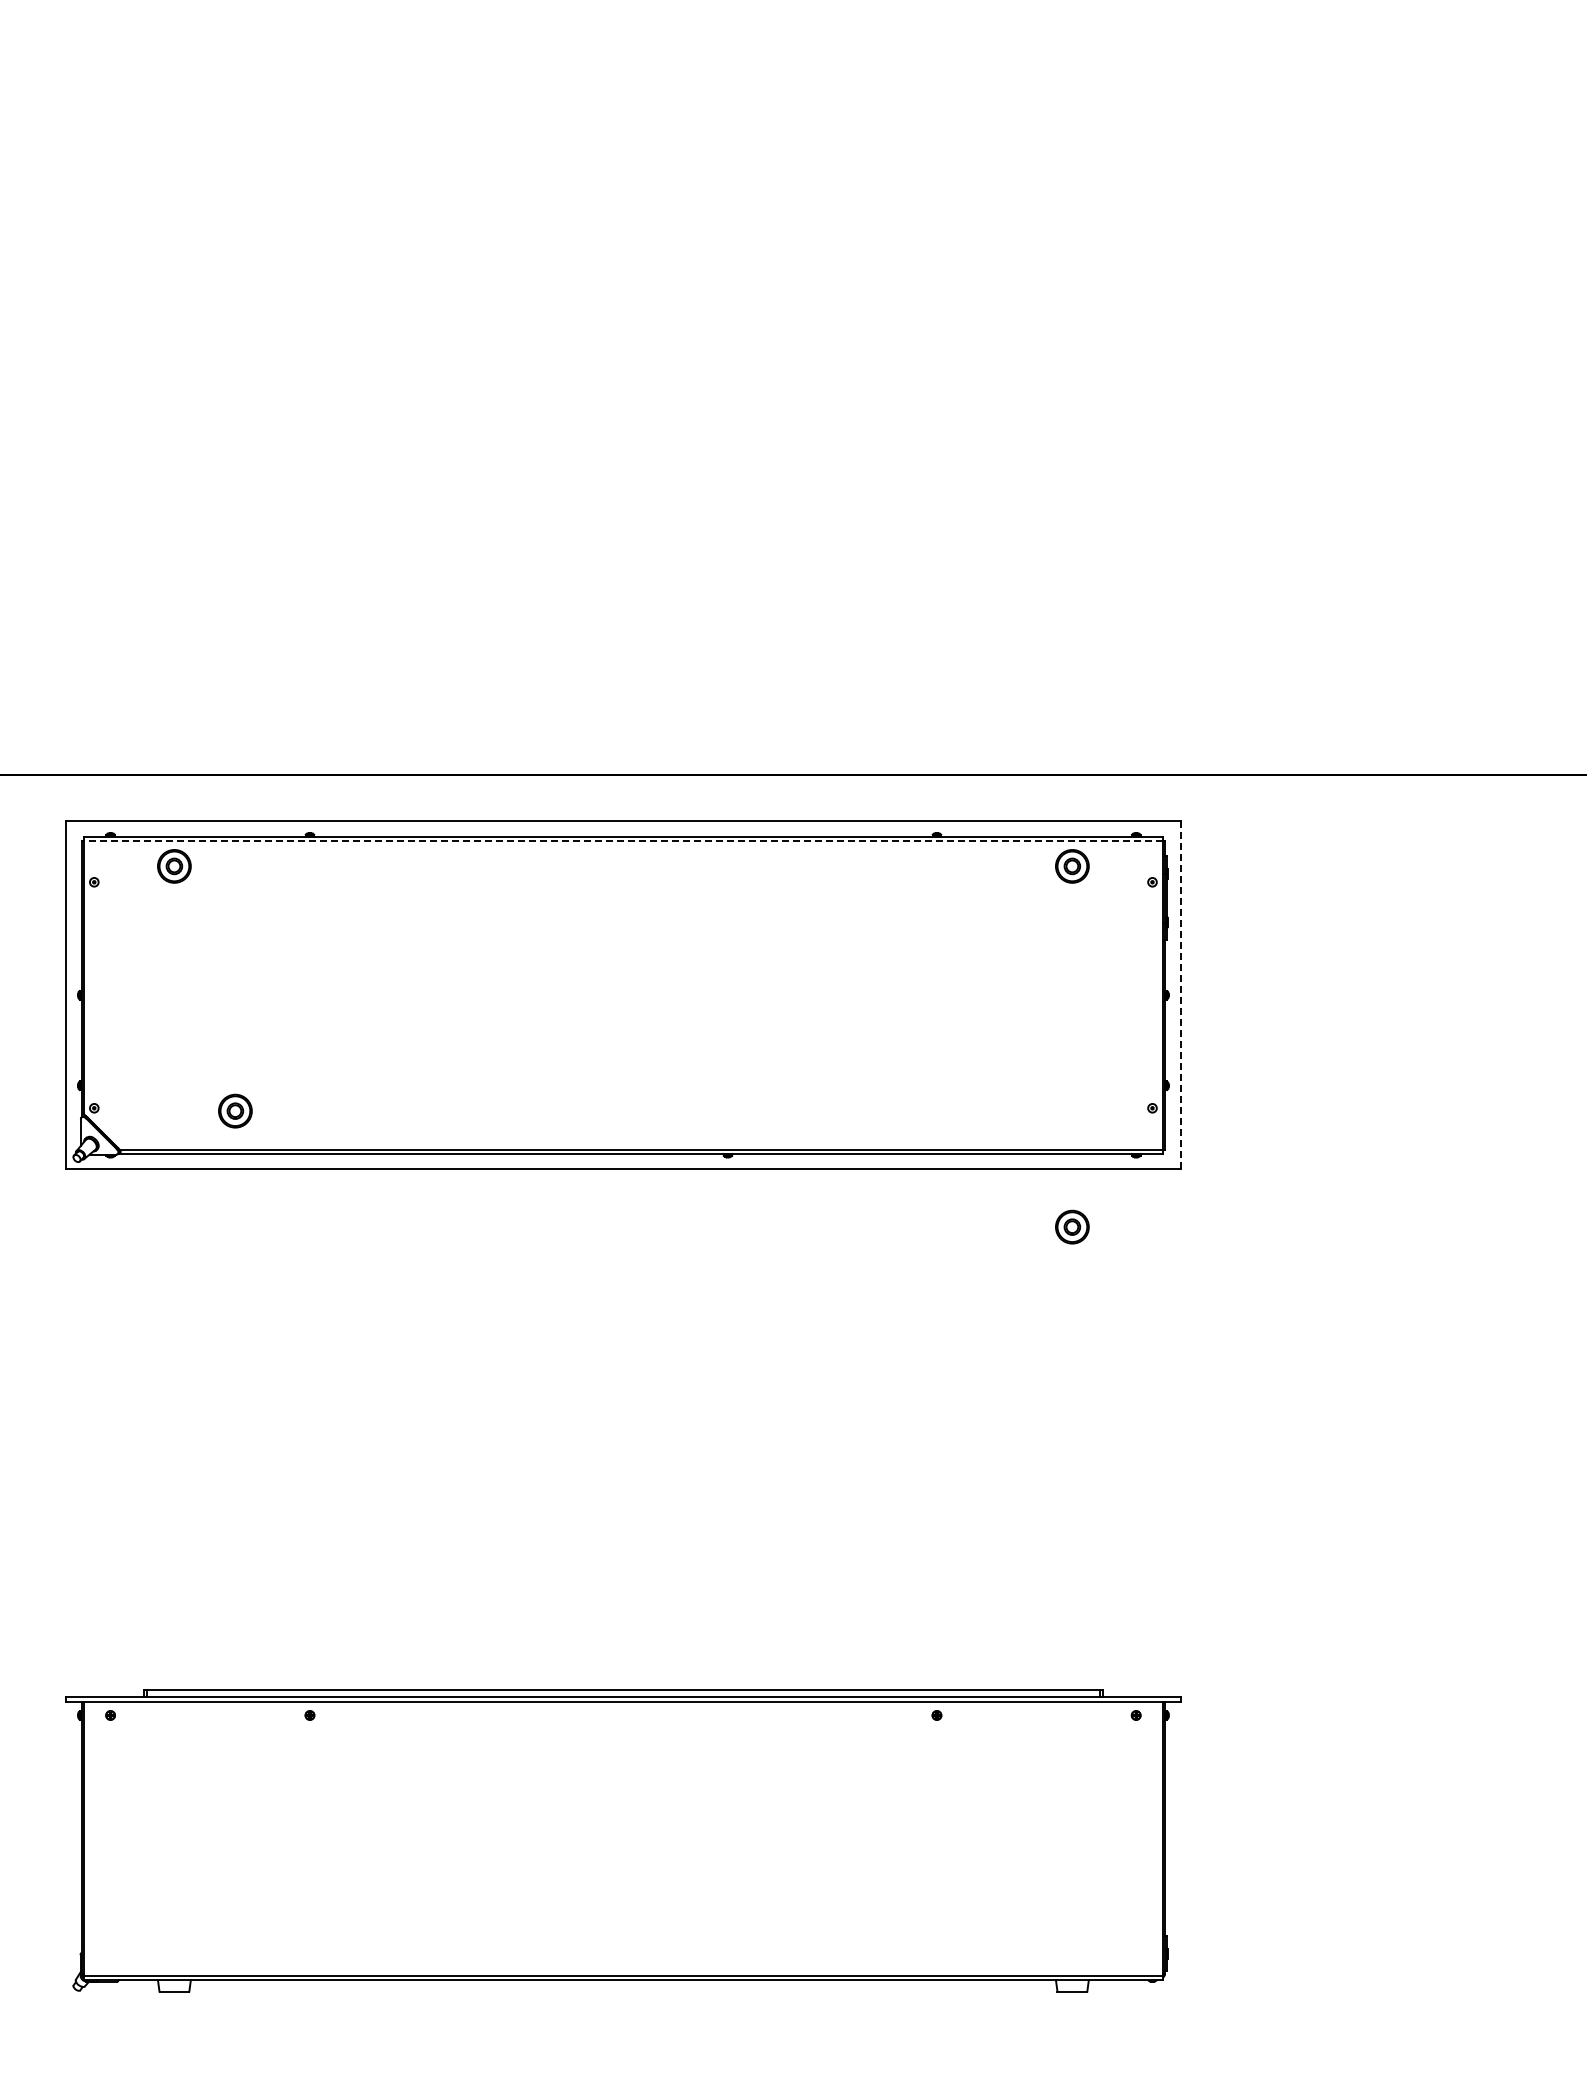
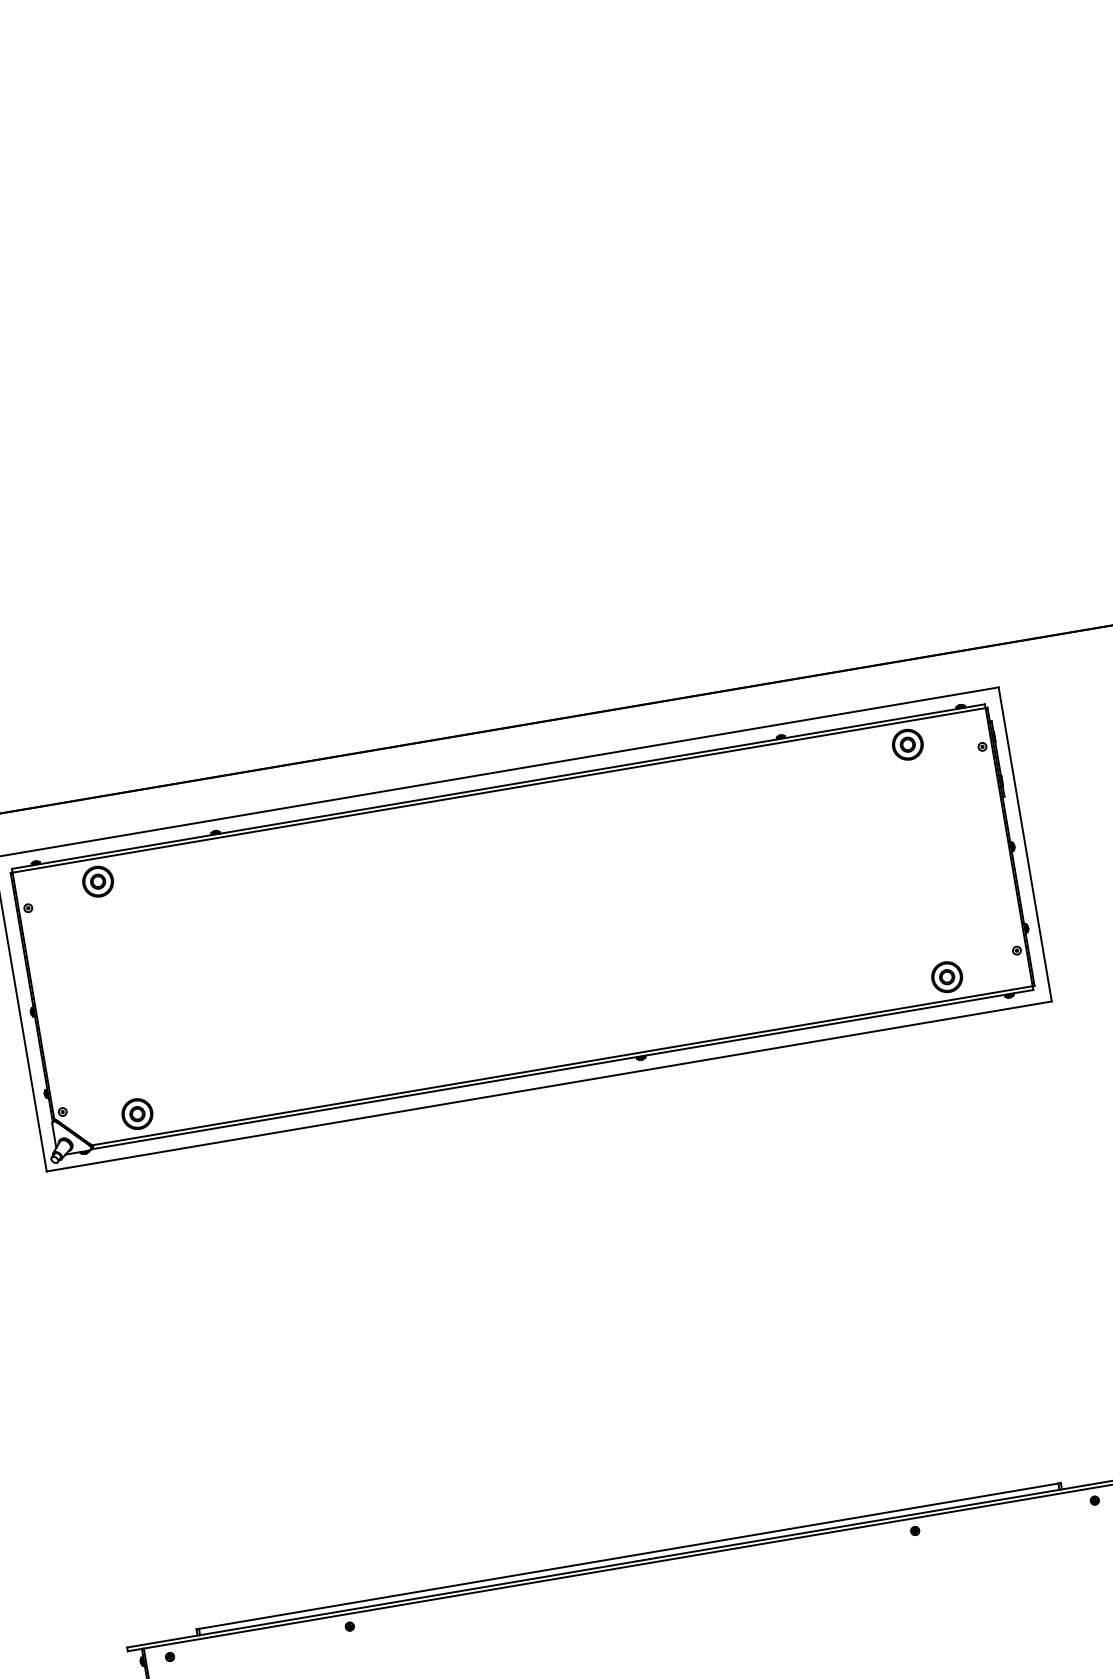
line: (623, 841) -> (499, 790), dashed -> solid
line: (1180, 995) -> (1024, 844), dashed -> solid
part: (235, 1110) -> (137, 1113), moved
part: (1072, 1226) -> (947, 976), moved

